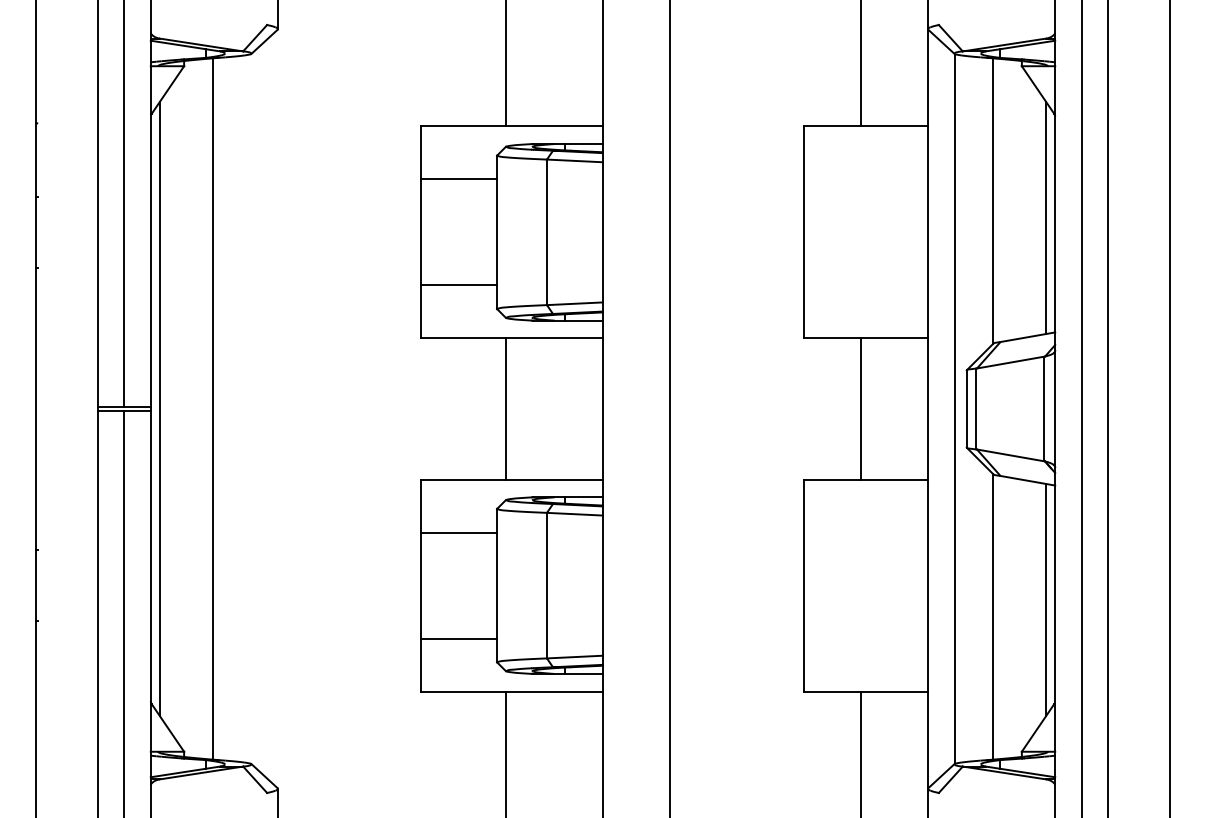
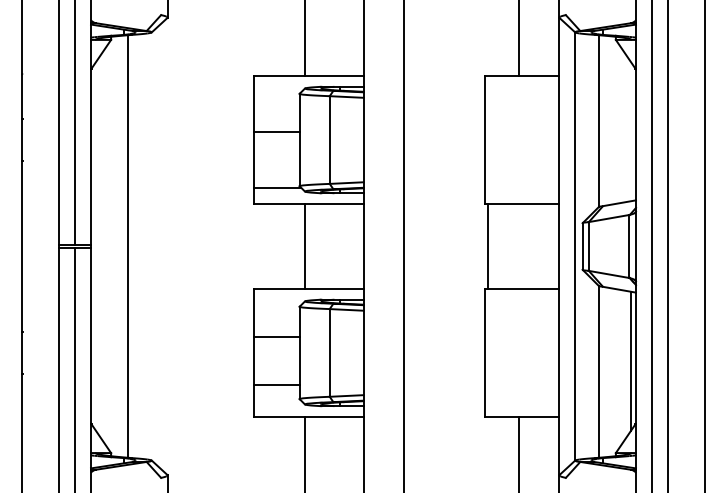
line: (458, 179) -> (276, 132), moved
line: (1046, 218) -> (630, 131), removed
line: (458, 284) -> (276, 187), moved
line: (159, 409) -> (96, 246), removed
line: (860, 409) -> (487, 246), moved
line: (458, 533) -> (276, 337), moved

